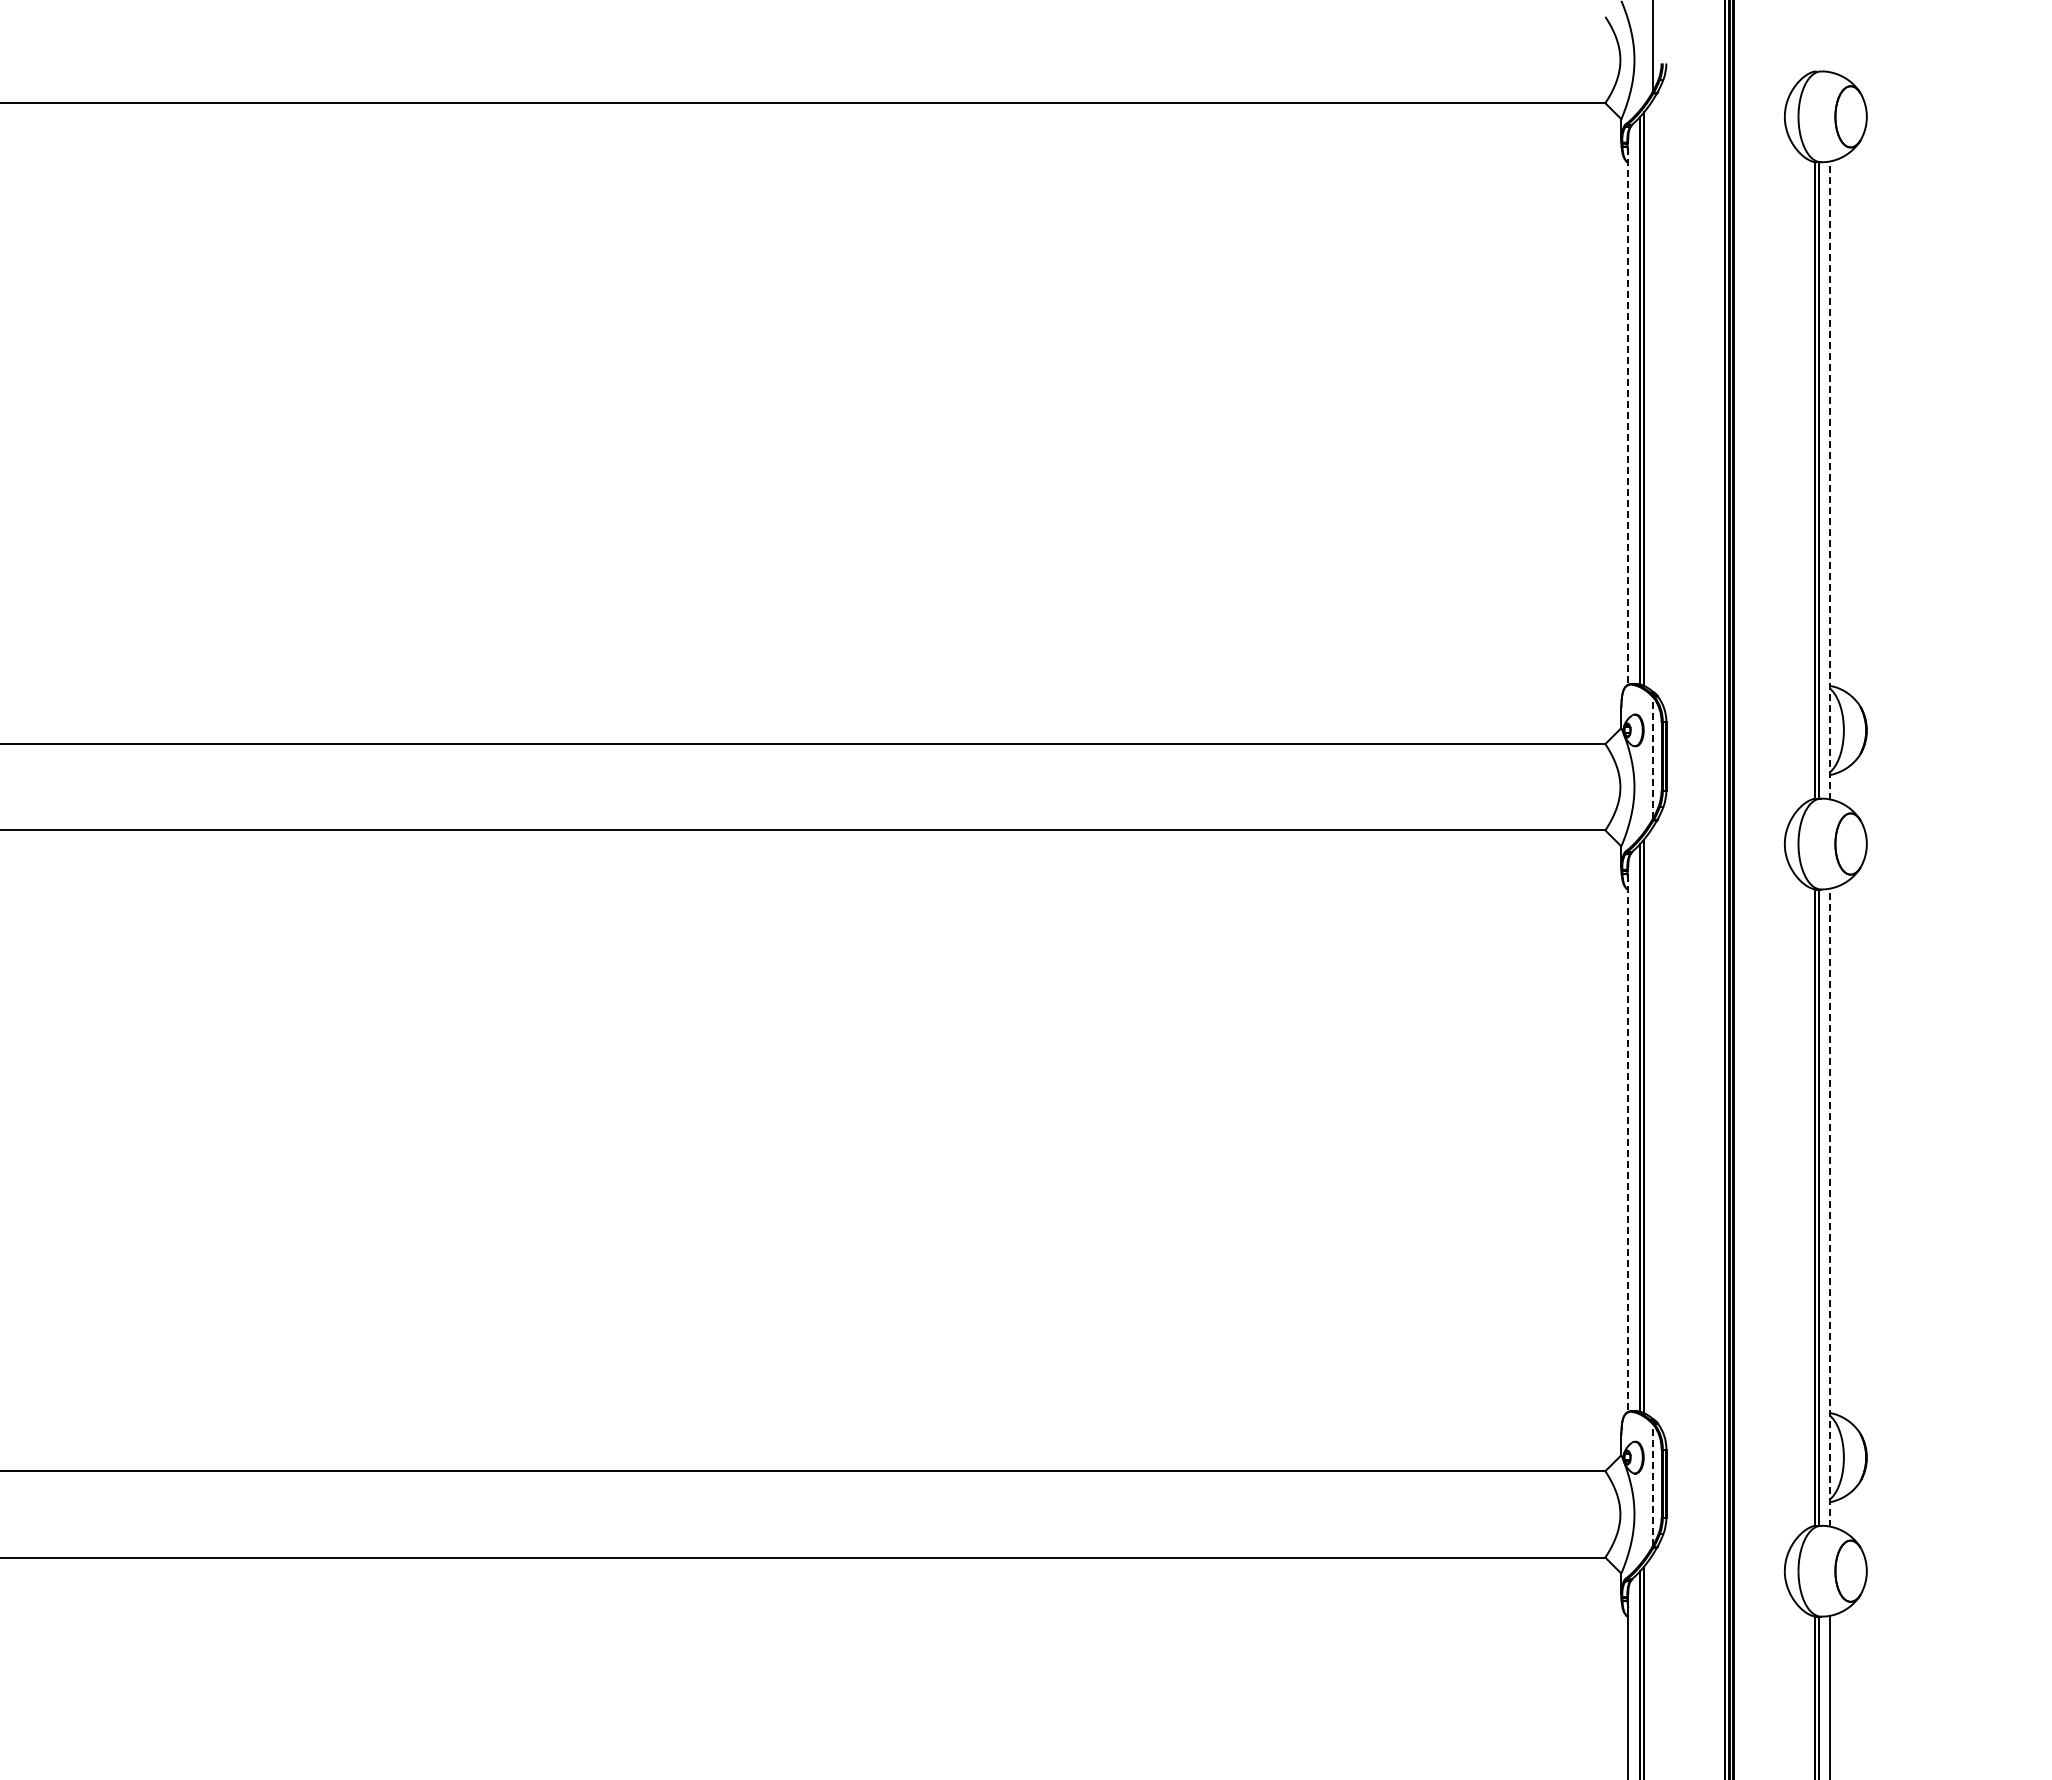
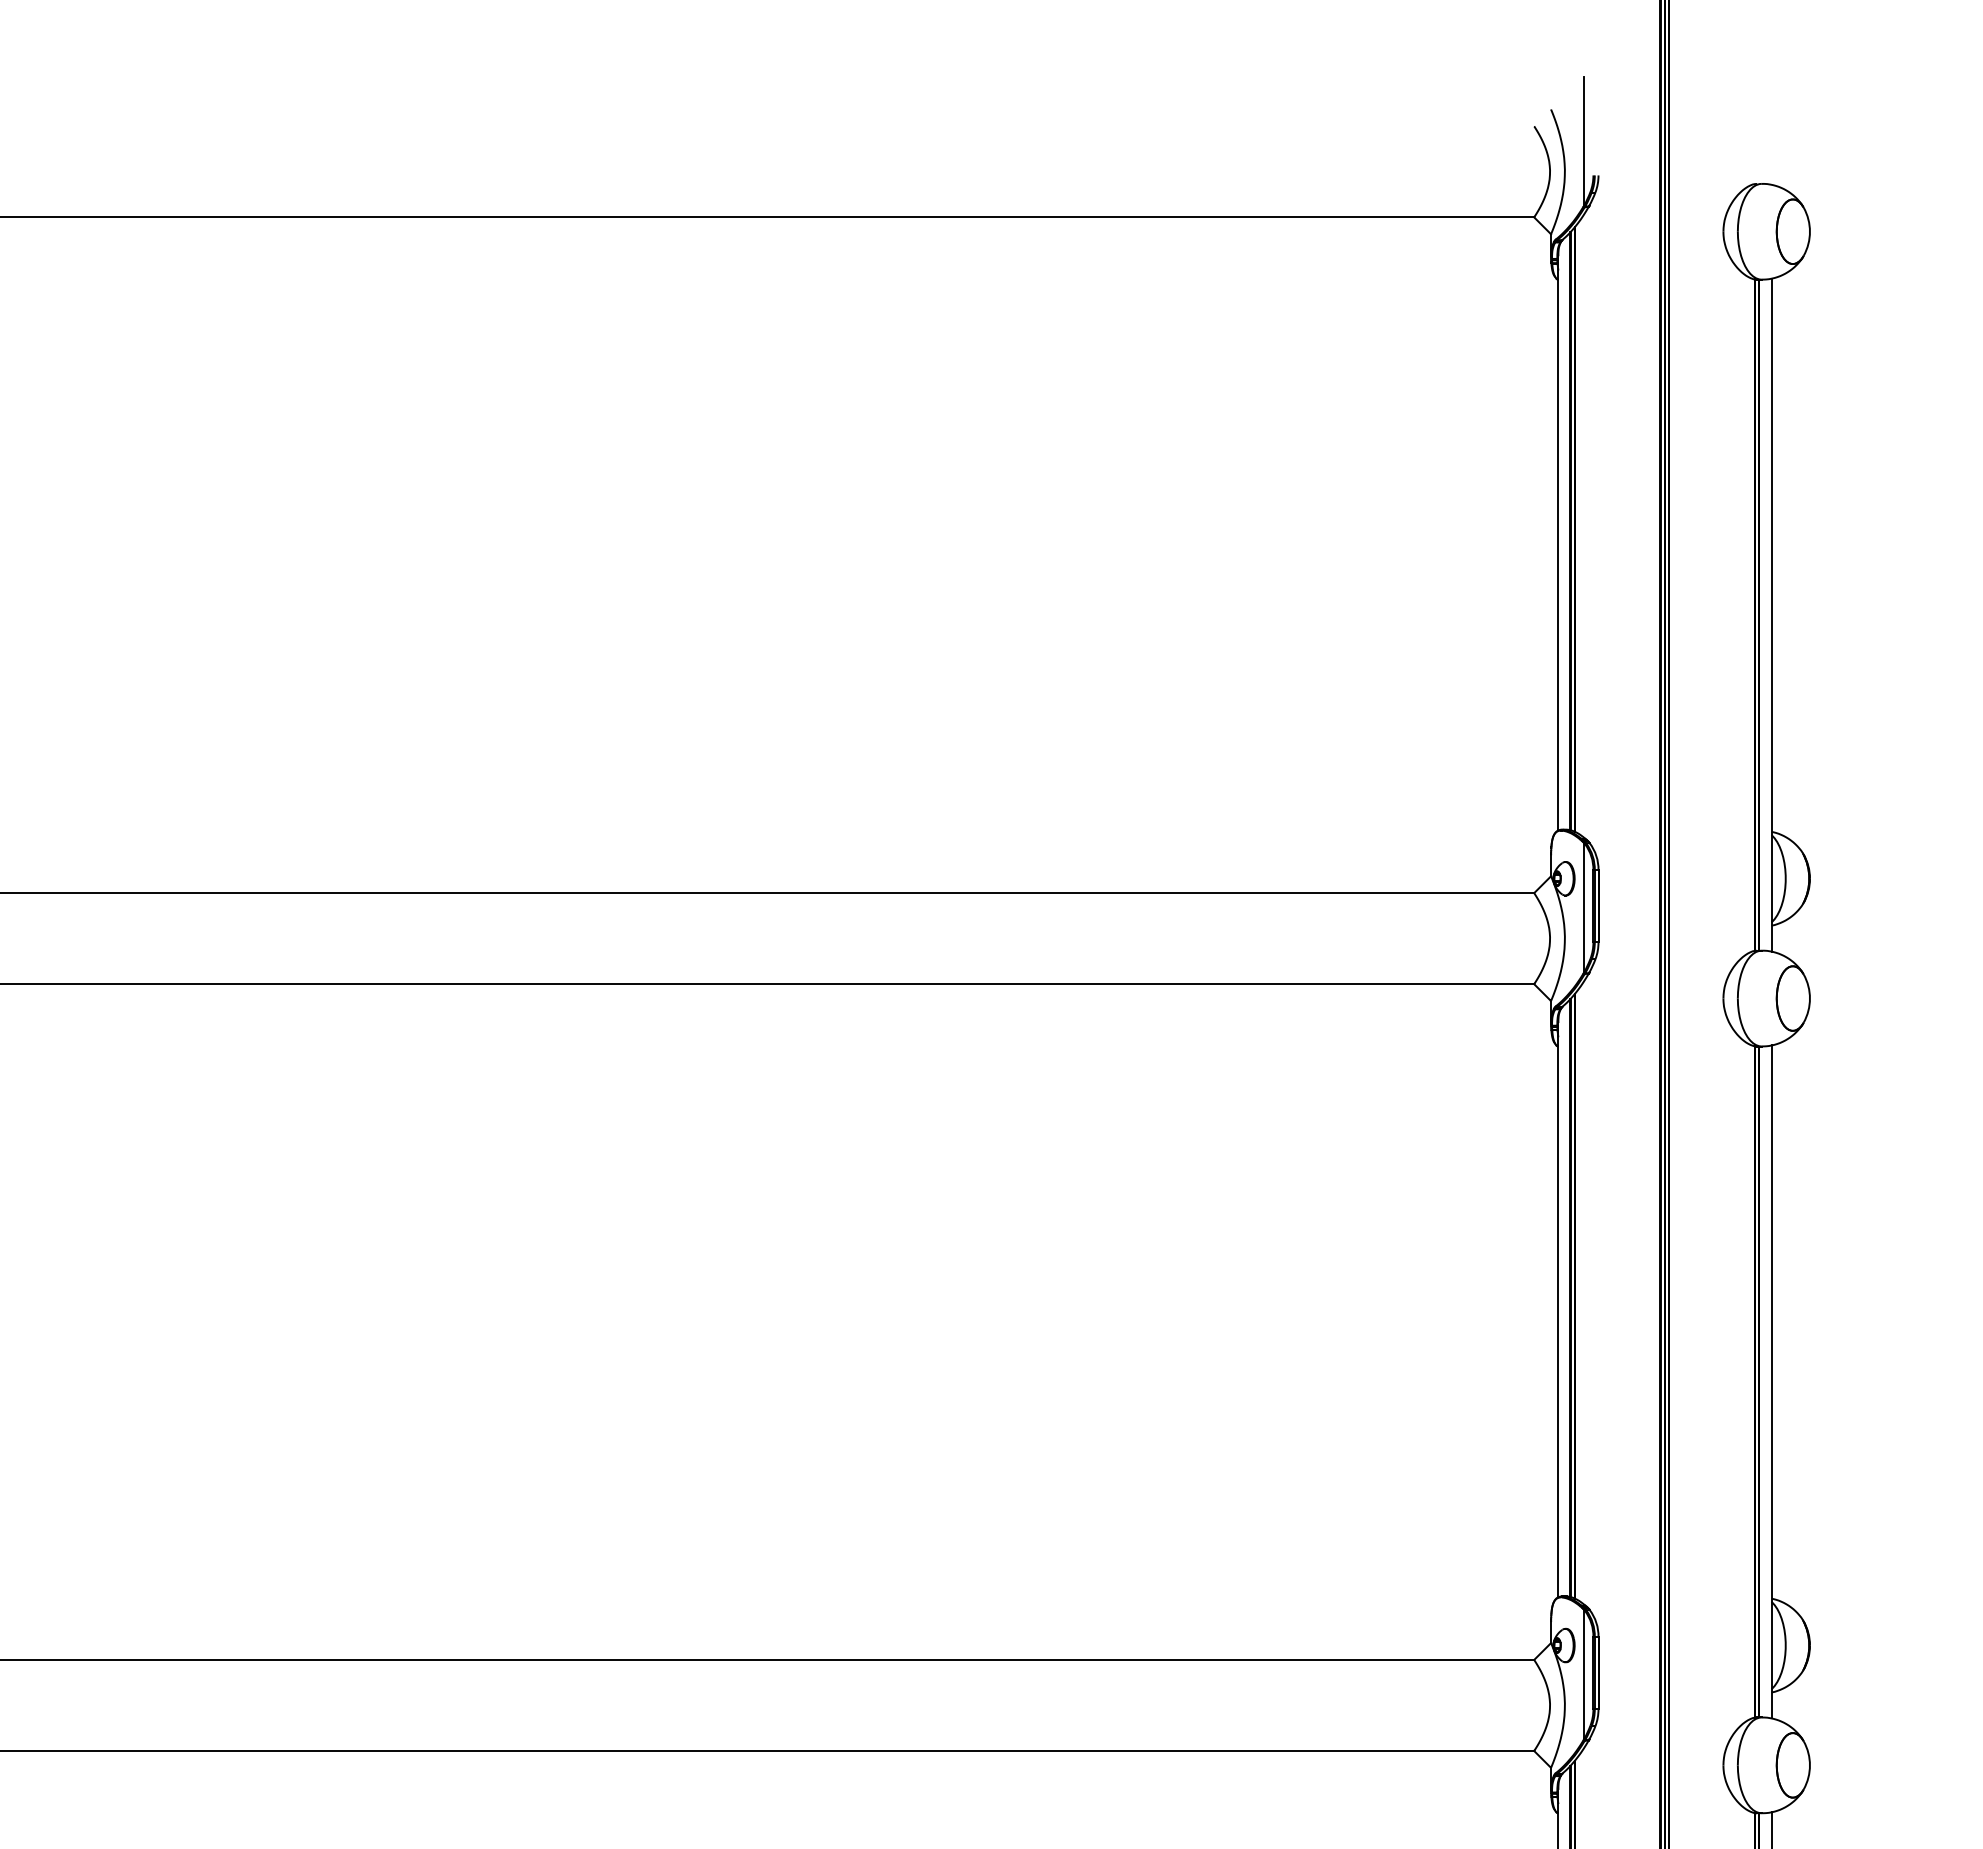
line: (1628, 410) -> (1558, 541), dashed -> solid
line: (1830, 479) -> (1771, 614), dashed -> solid
line: (1652, 757) -> (1583, 907), dashed -> solid
line: (1628, 1138) -> (1558, 1309), dashed -> solid
line: (1830, 1207) -> (1771, 1381), dashed -> solid
line: (1652, 1485) -> (1583, 1674), dashed -> solid

